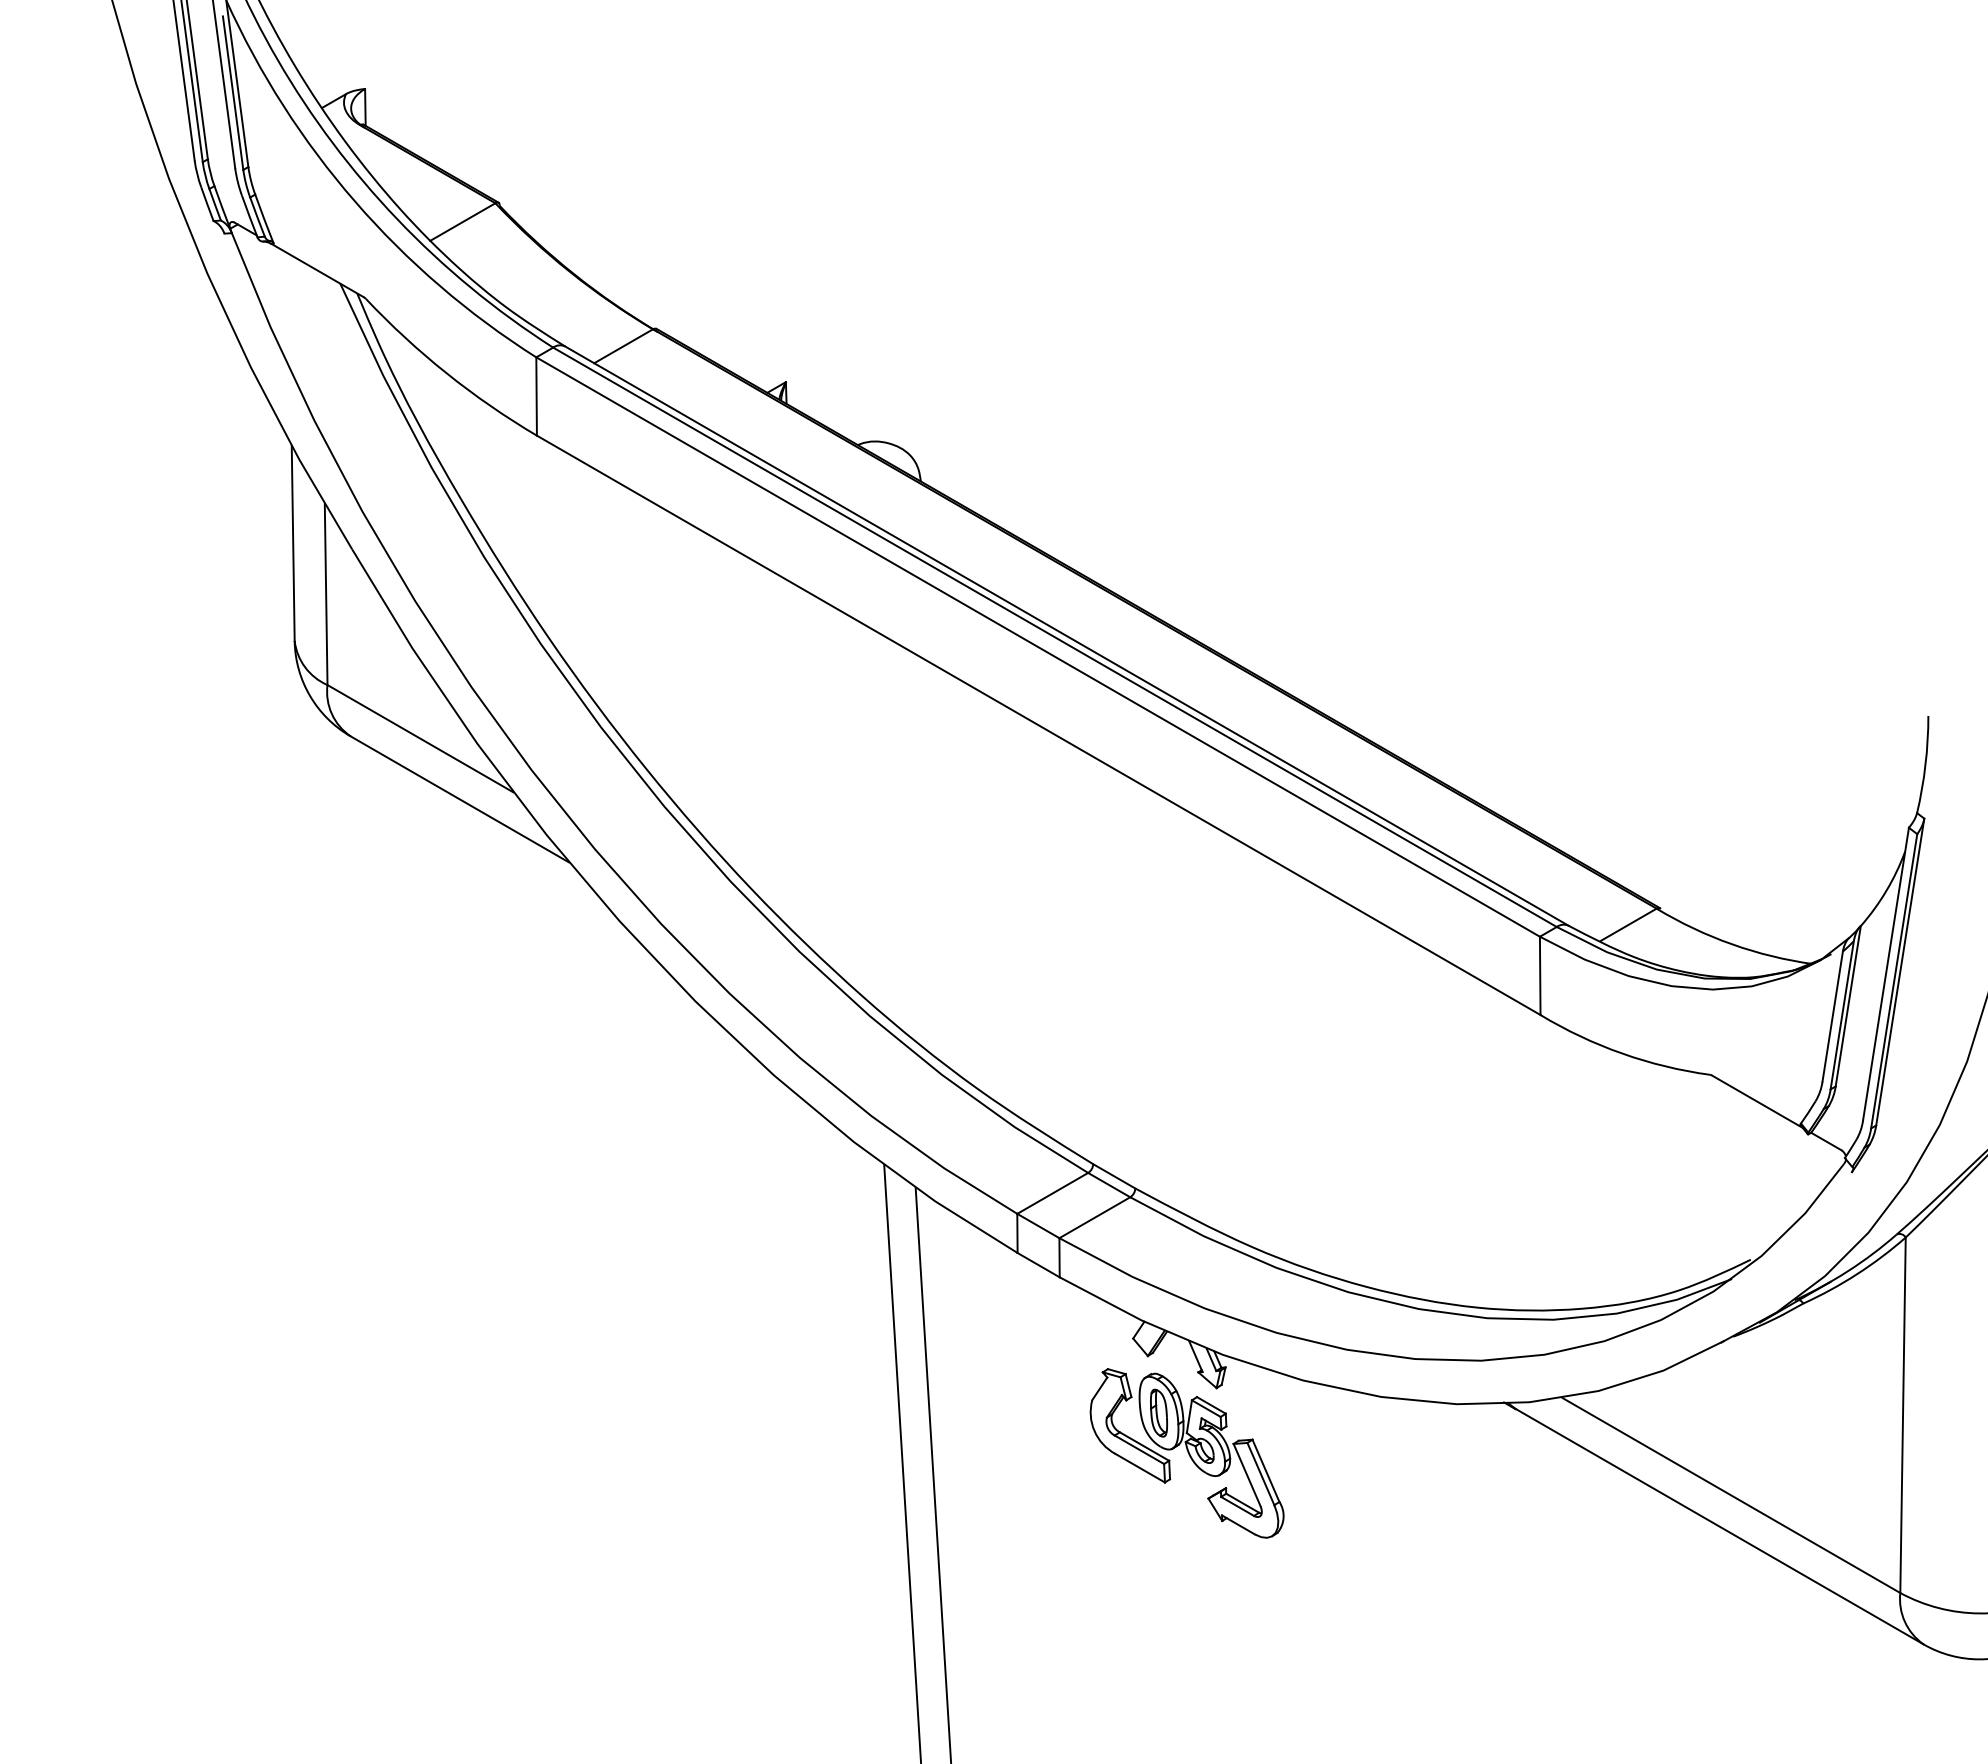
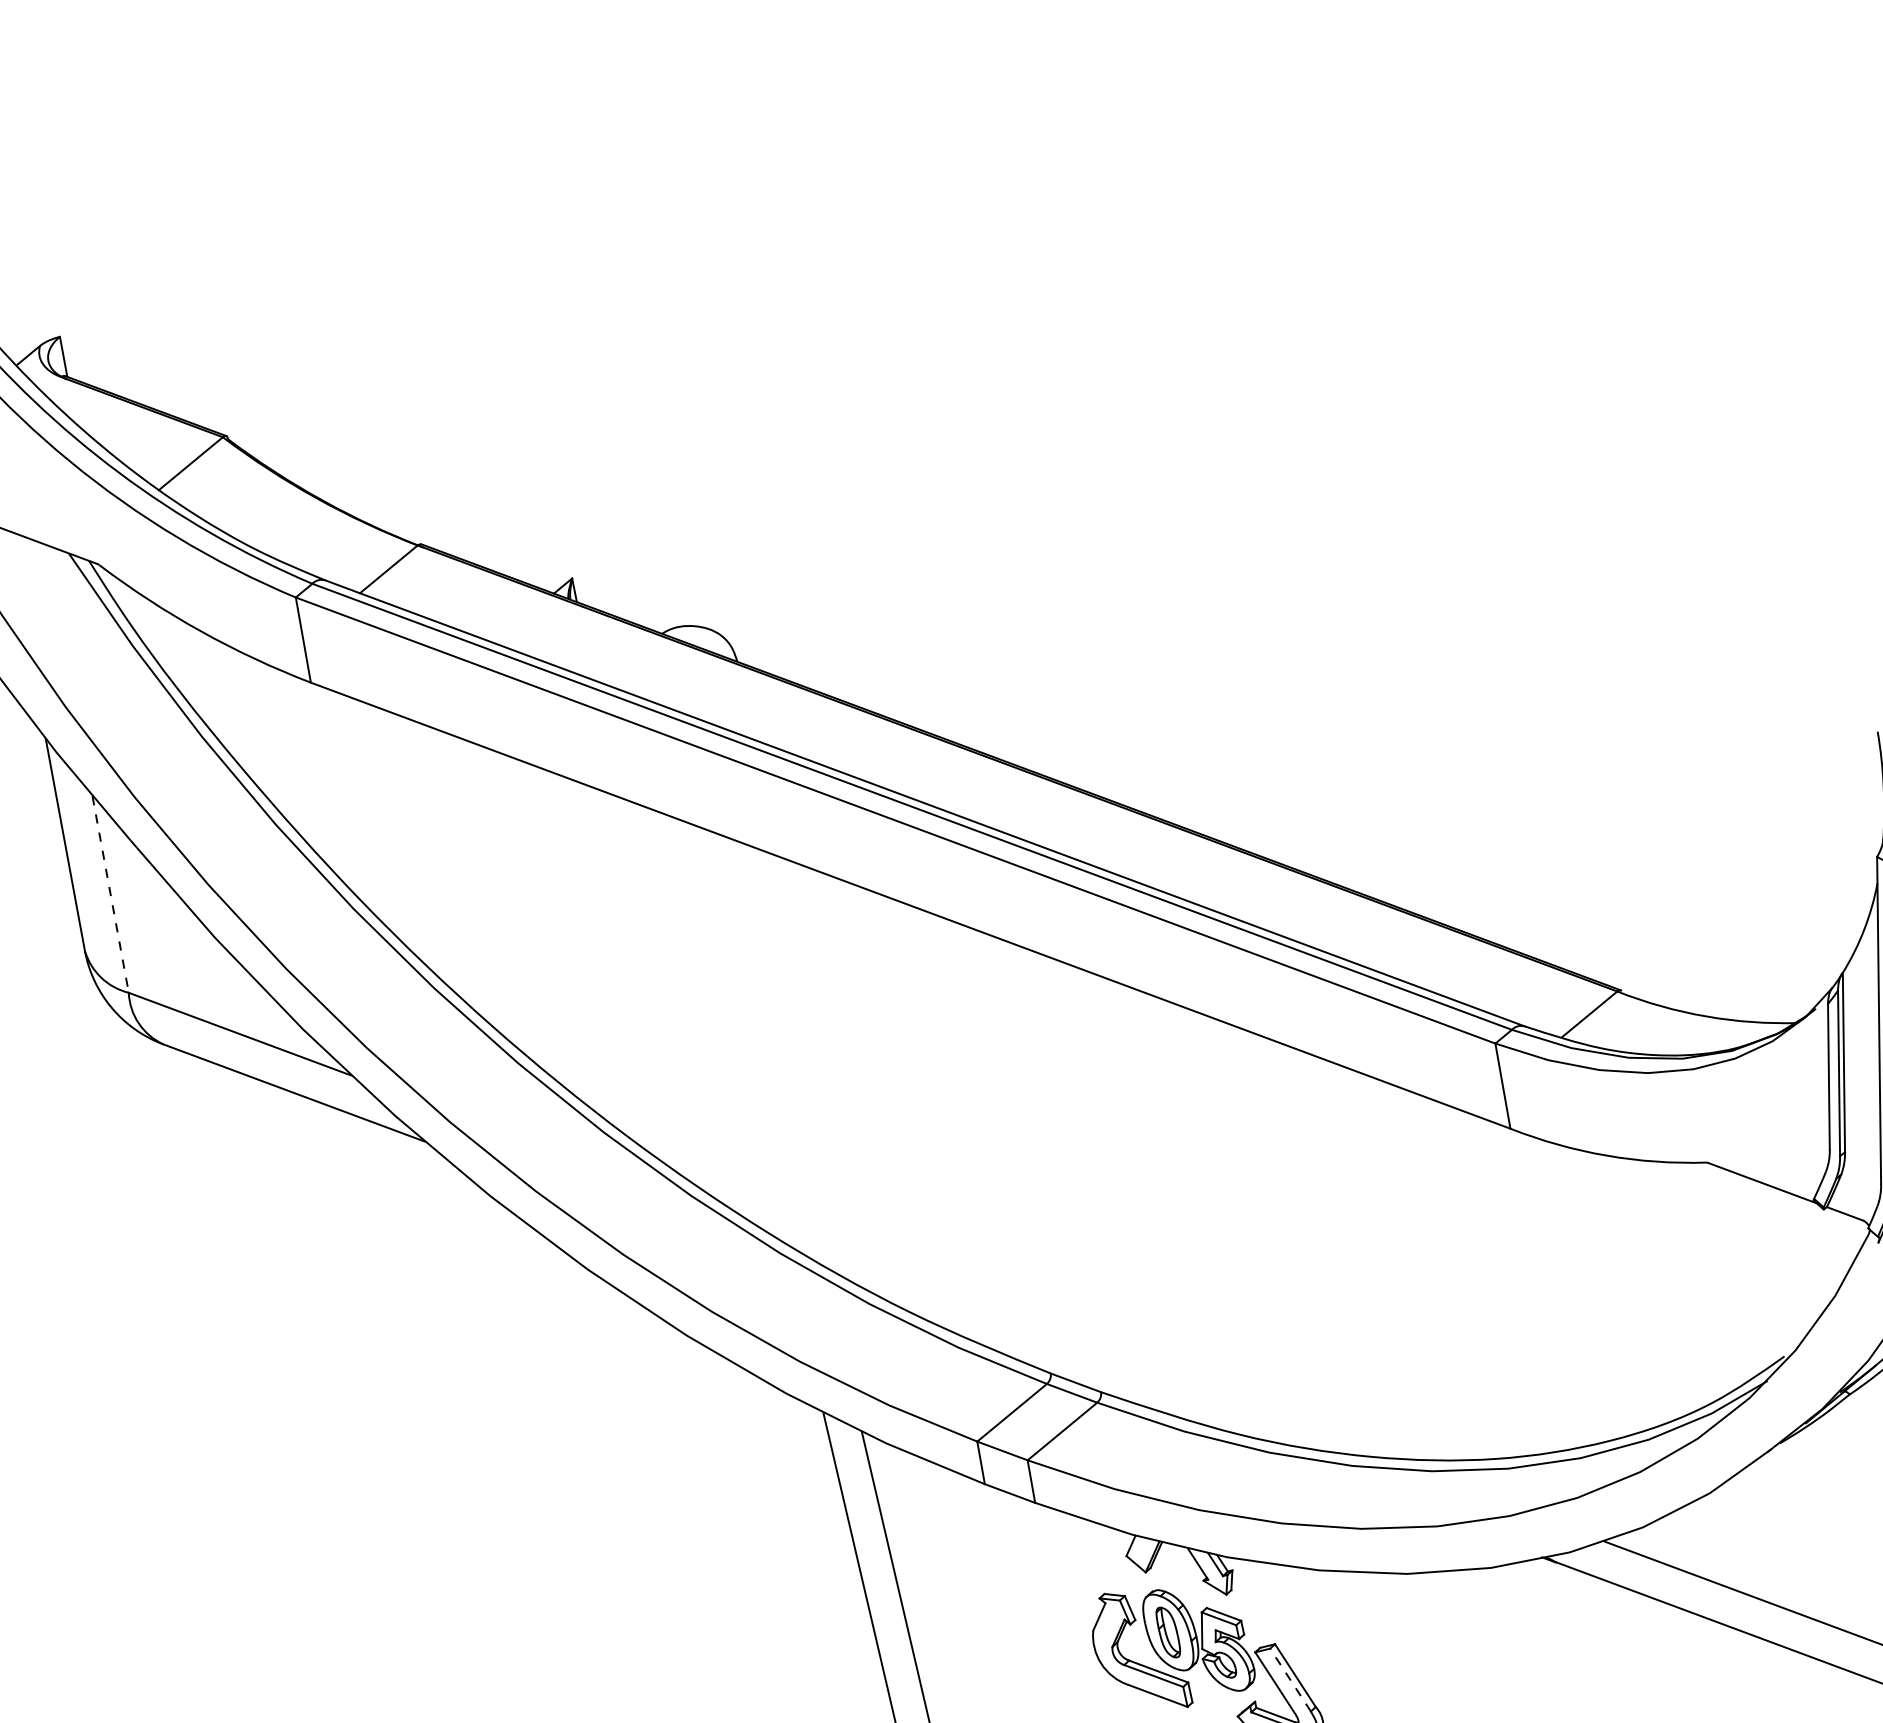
line: (326, 595) -> (111, 895), solid -> dashed
line: (1260, 1474) -> (1290, 1680), solid -> dashed

